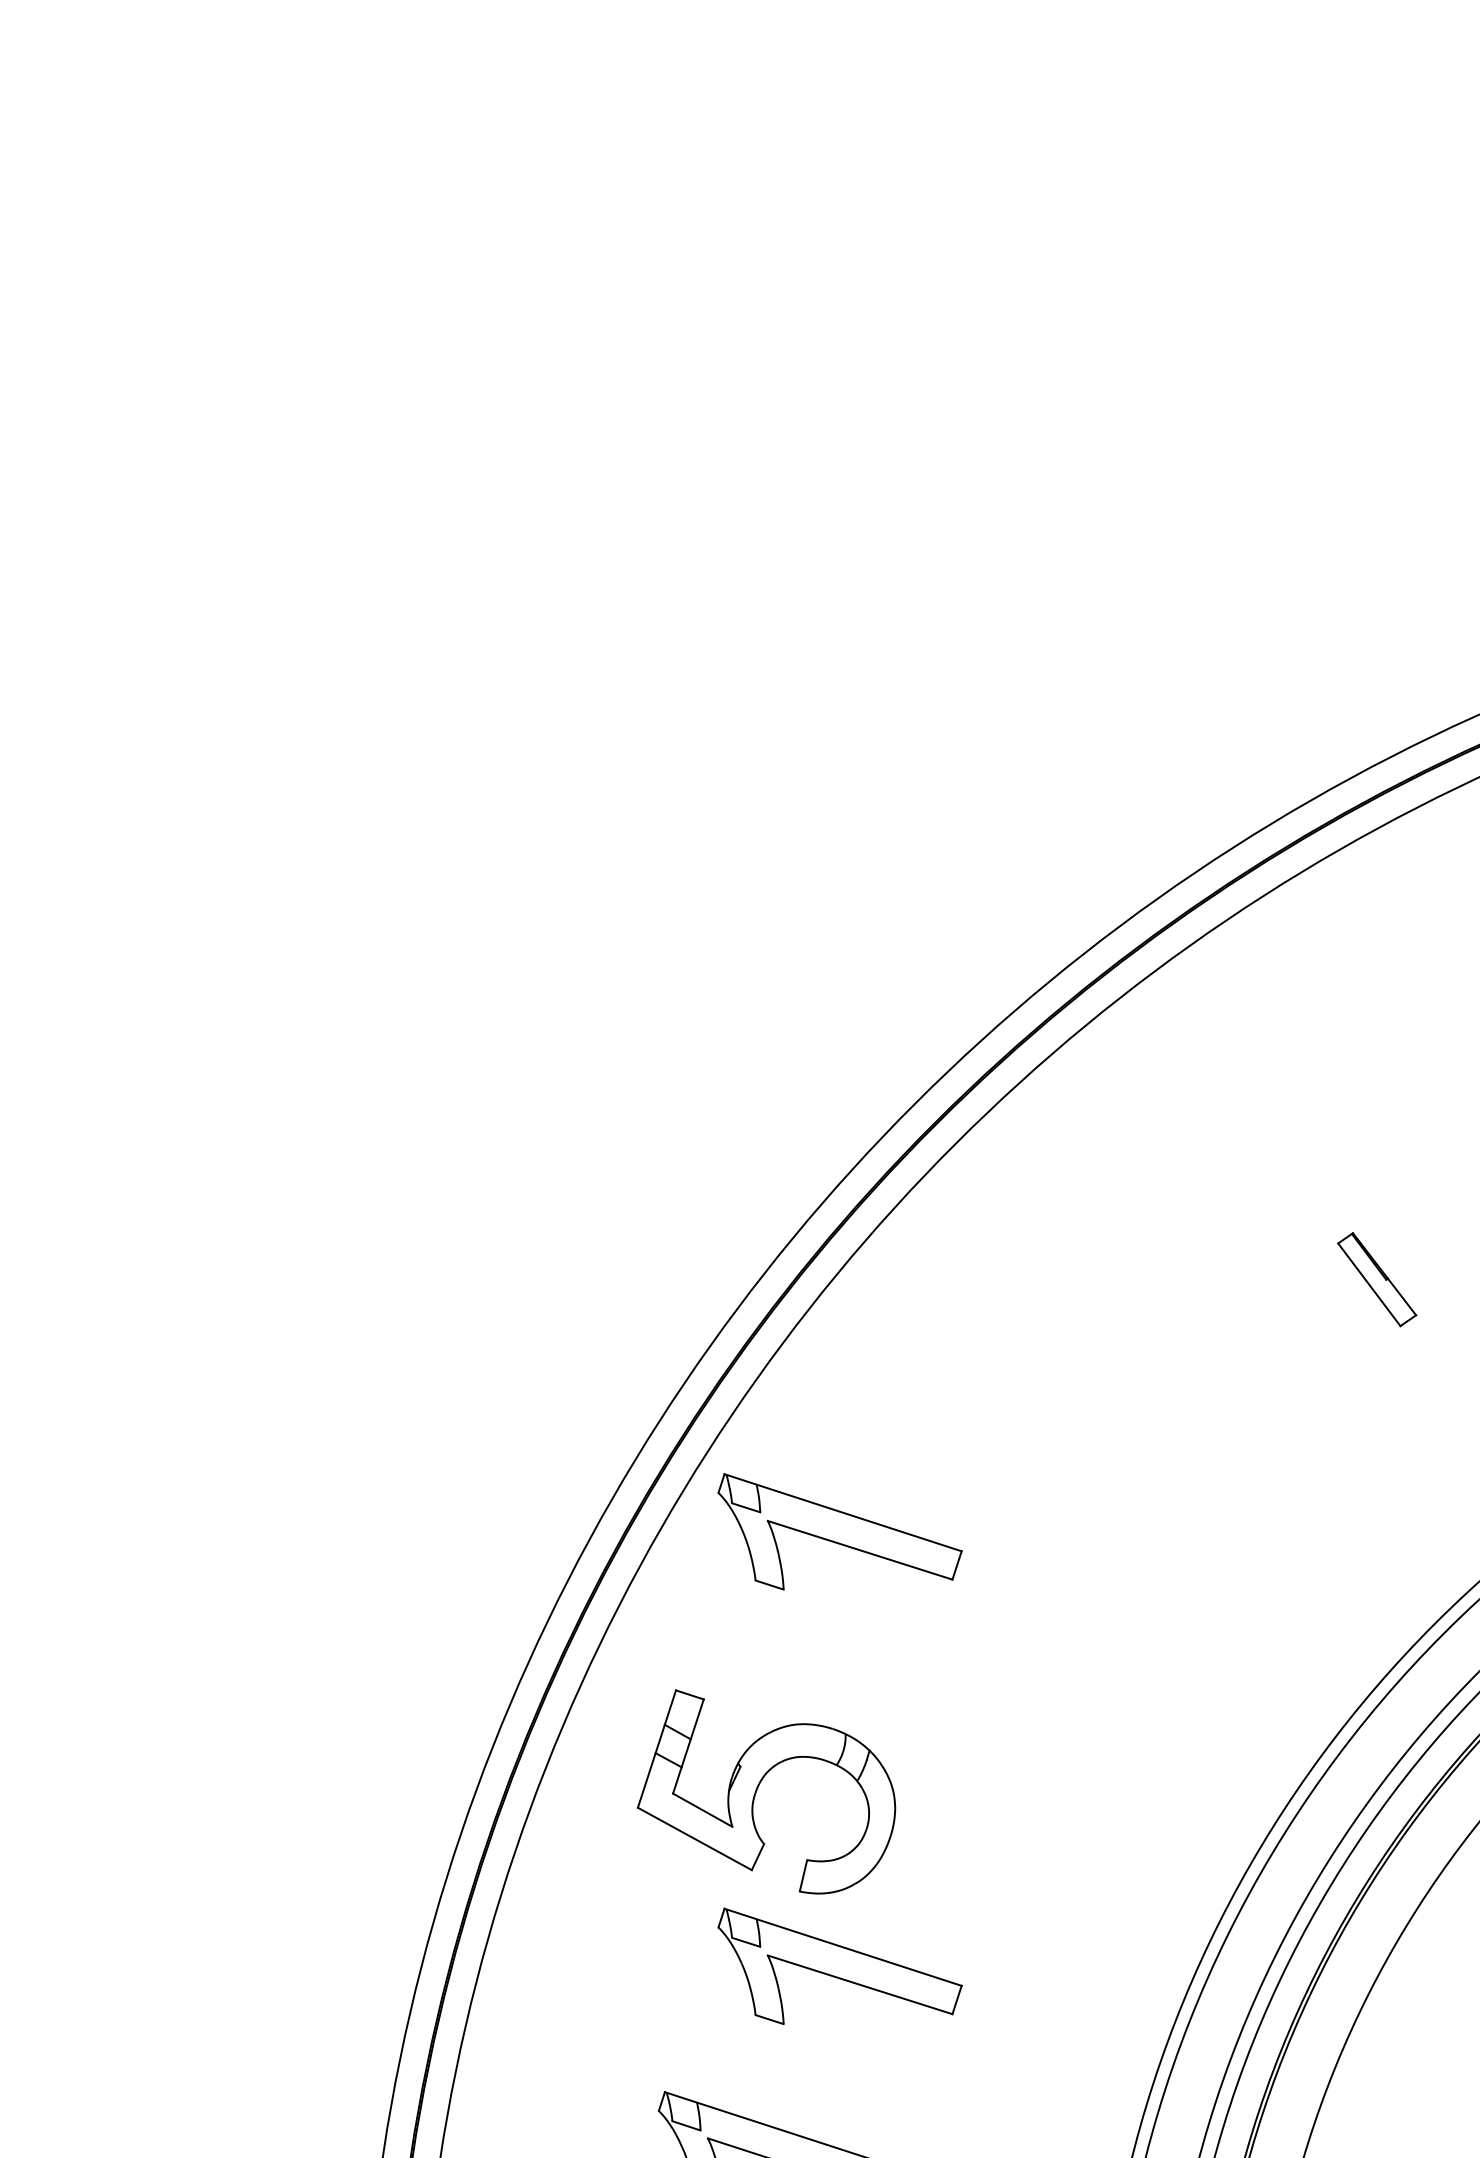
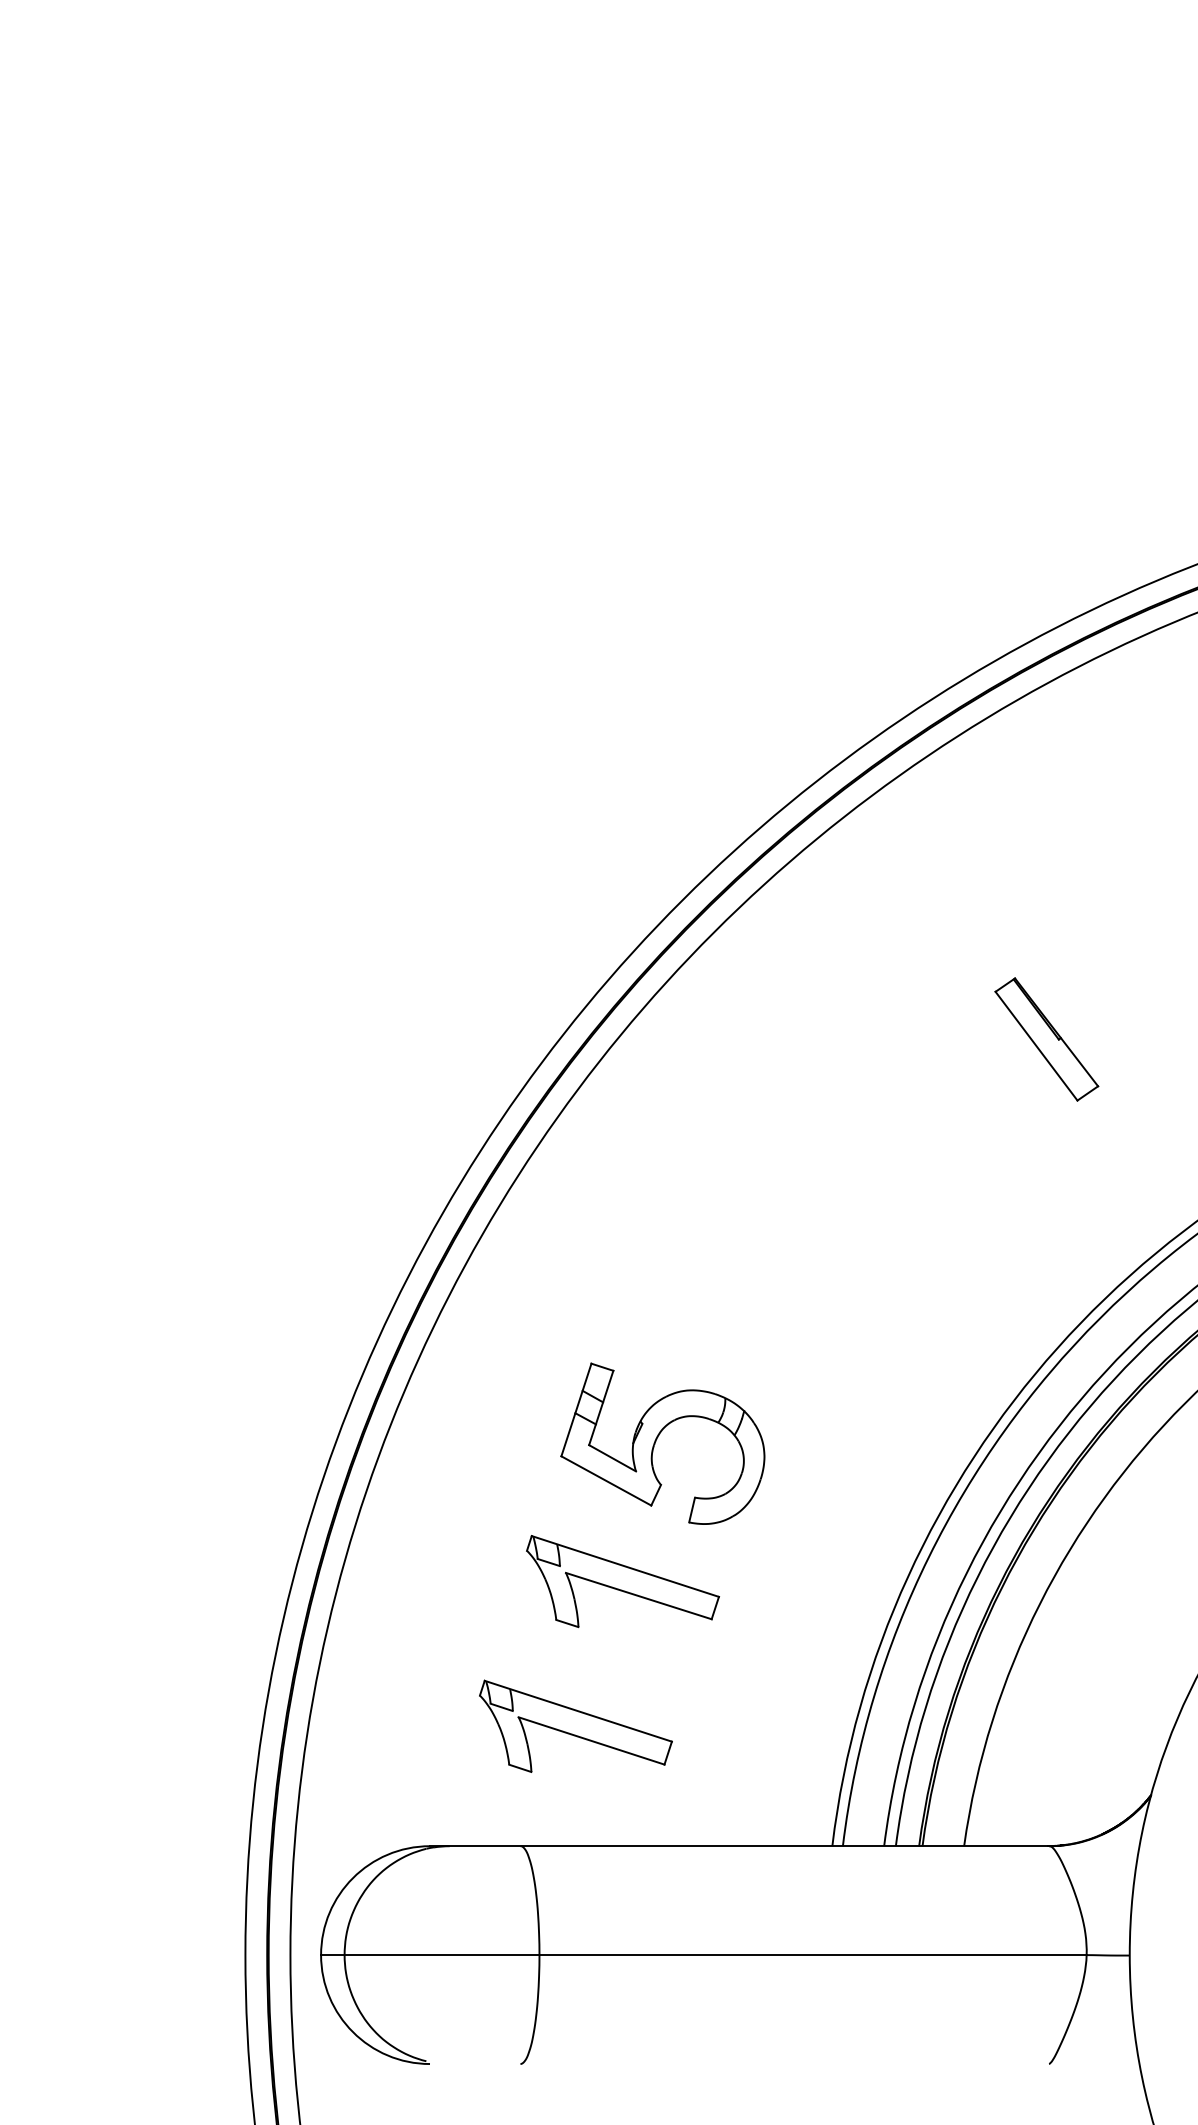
part: (1376, 1279) -> (1046, 1039), size x1.67
part: (839, 1531) -> (622, 1238), removed
part: (758, 1788) -> (656, 1441), moved

